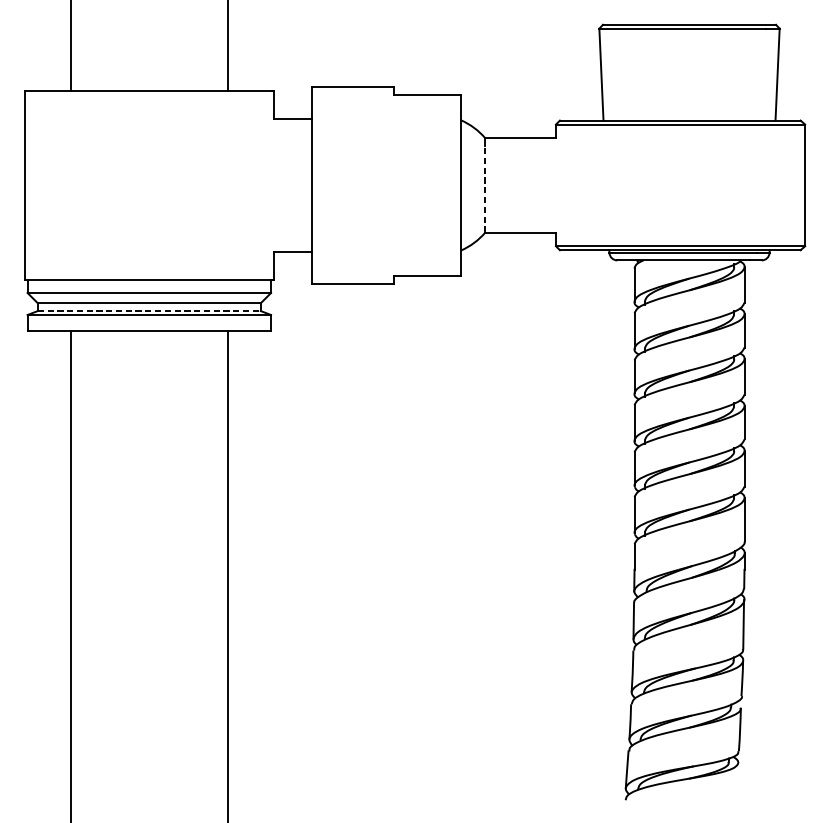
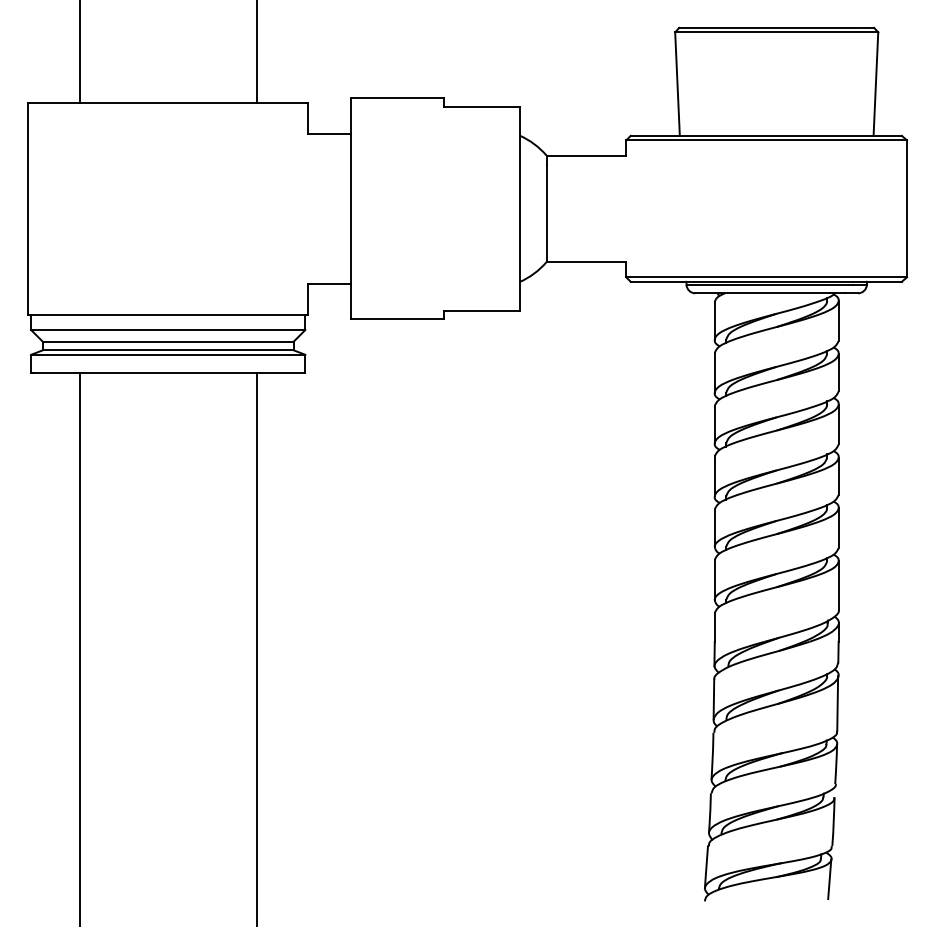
line: (485, 189) -> (546, 213), dashed -> solid
line: (149, 311) -> (168, 350), dashed -> solid
line: (736, 780) -> (829, 879), added

